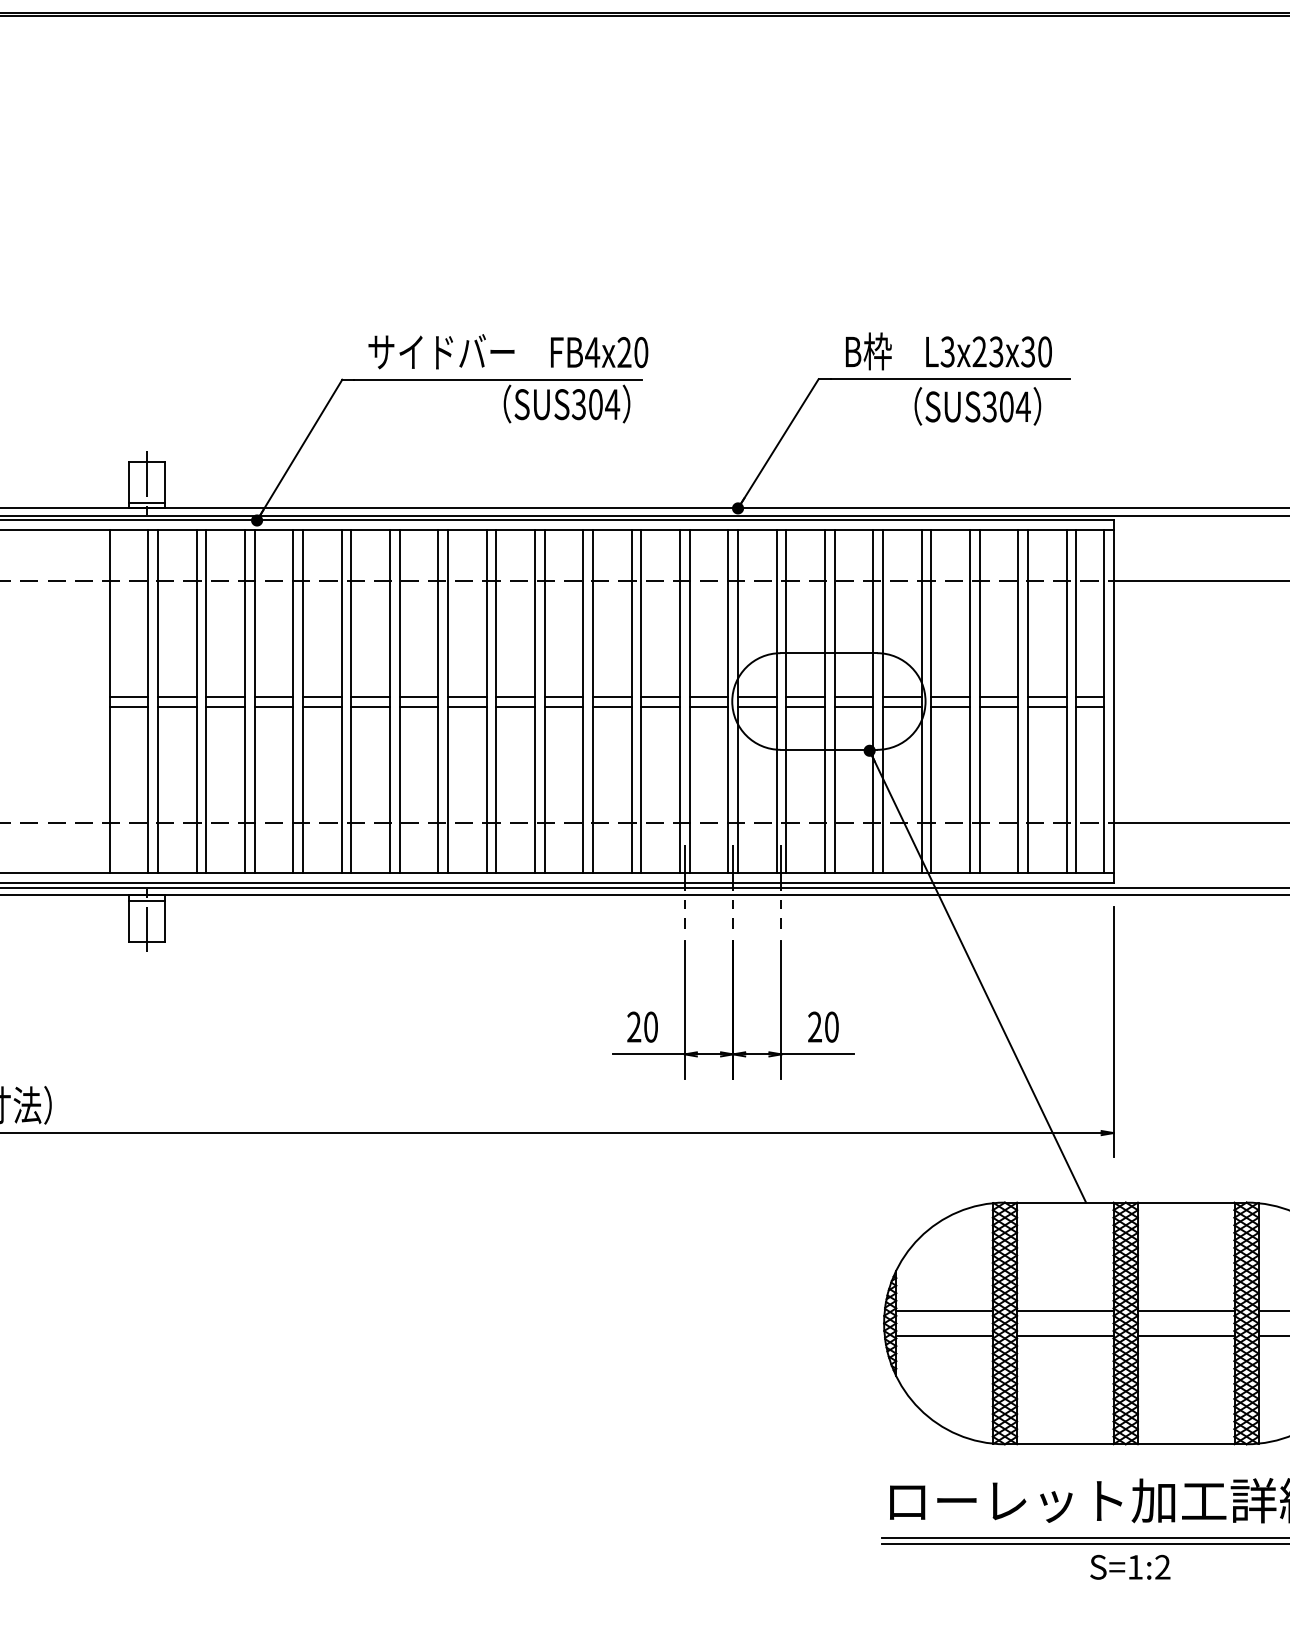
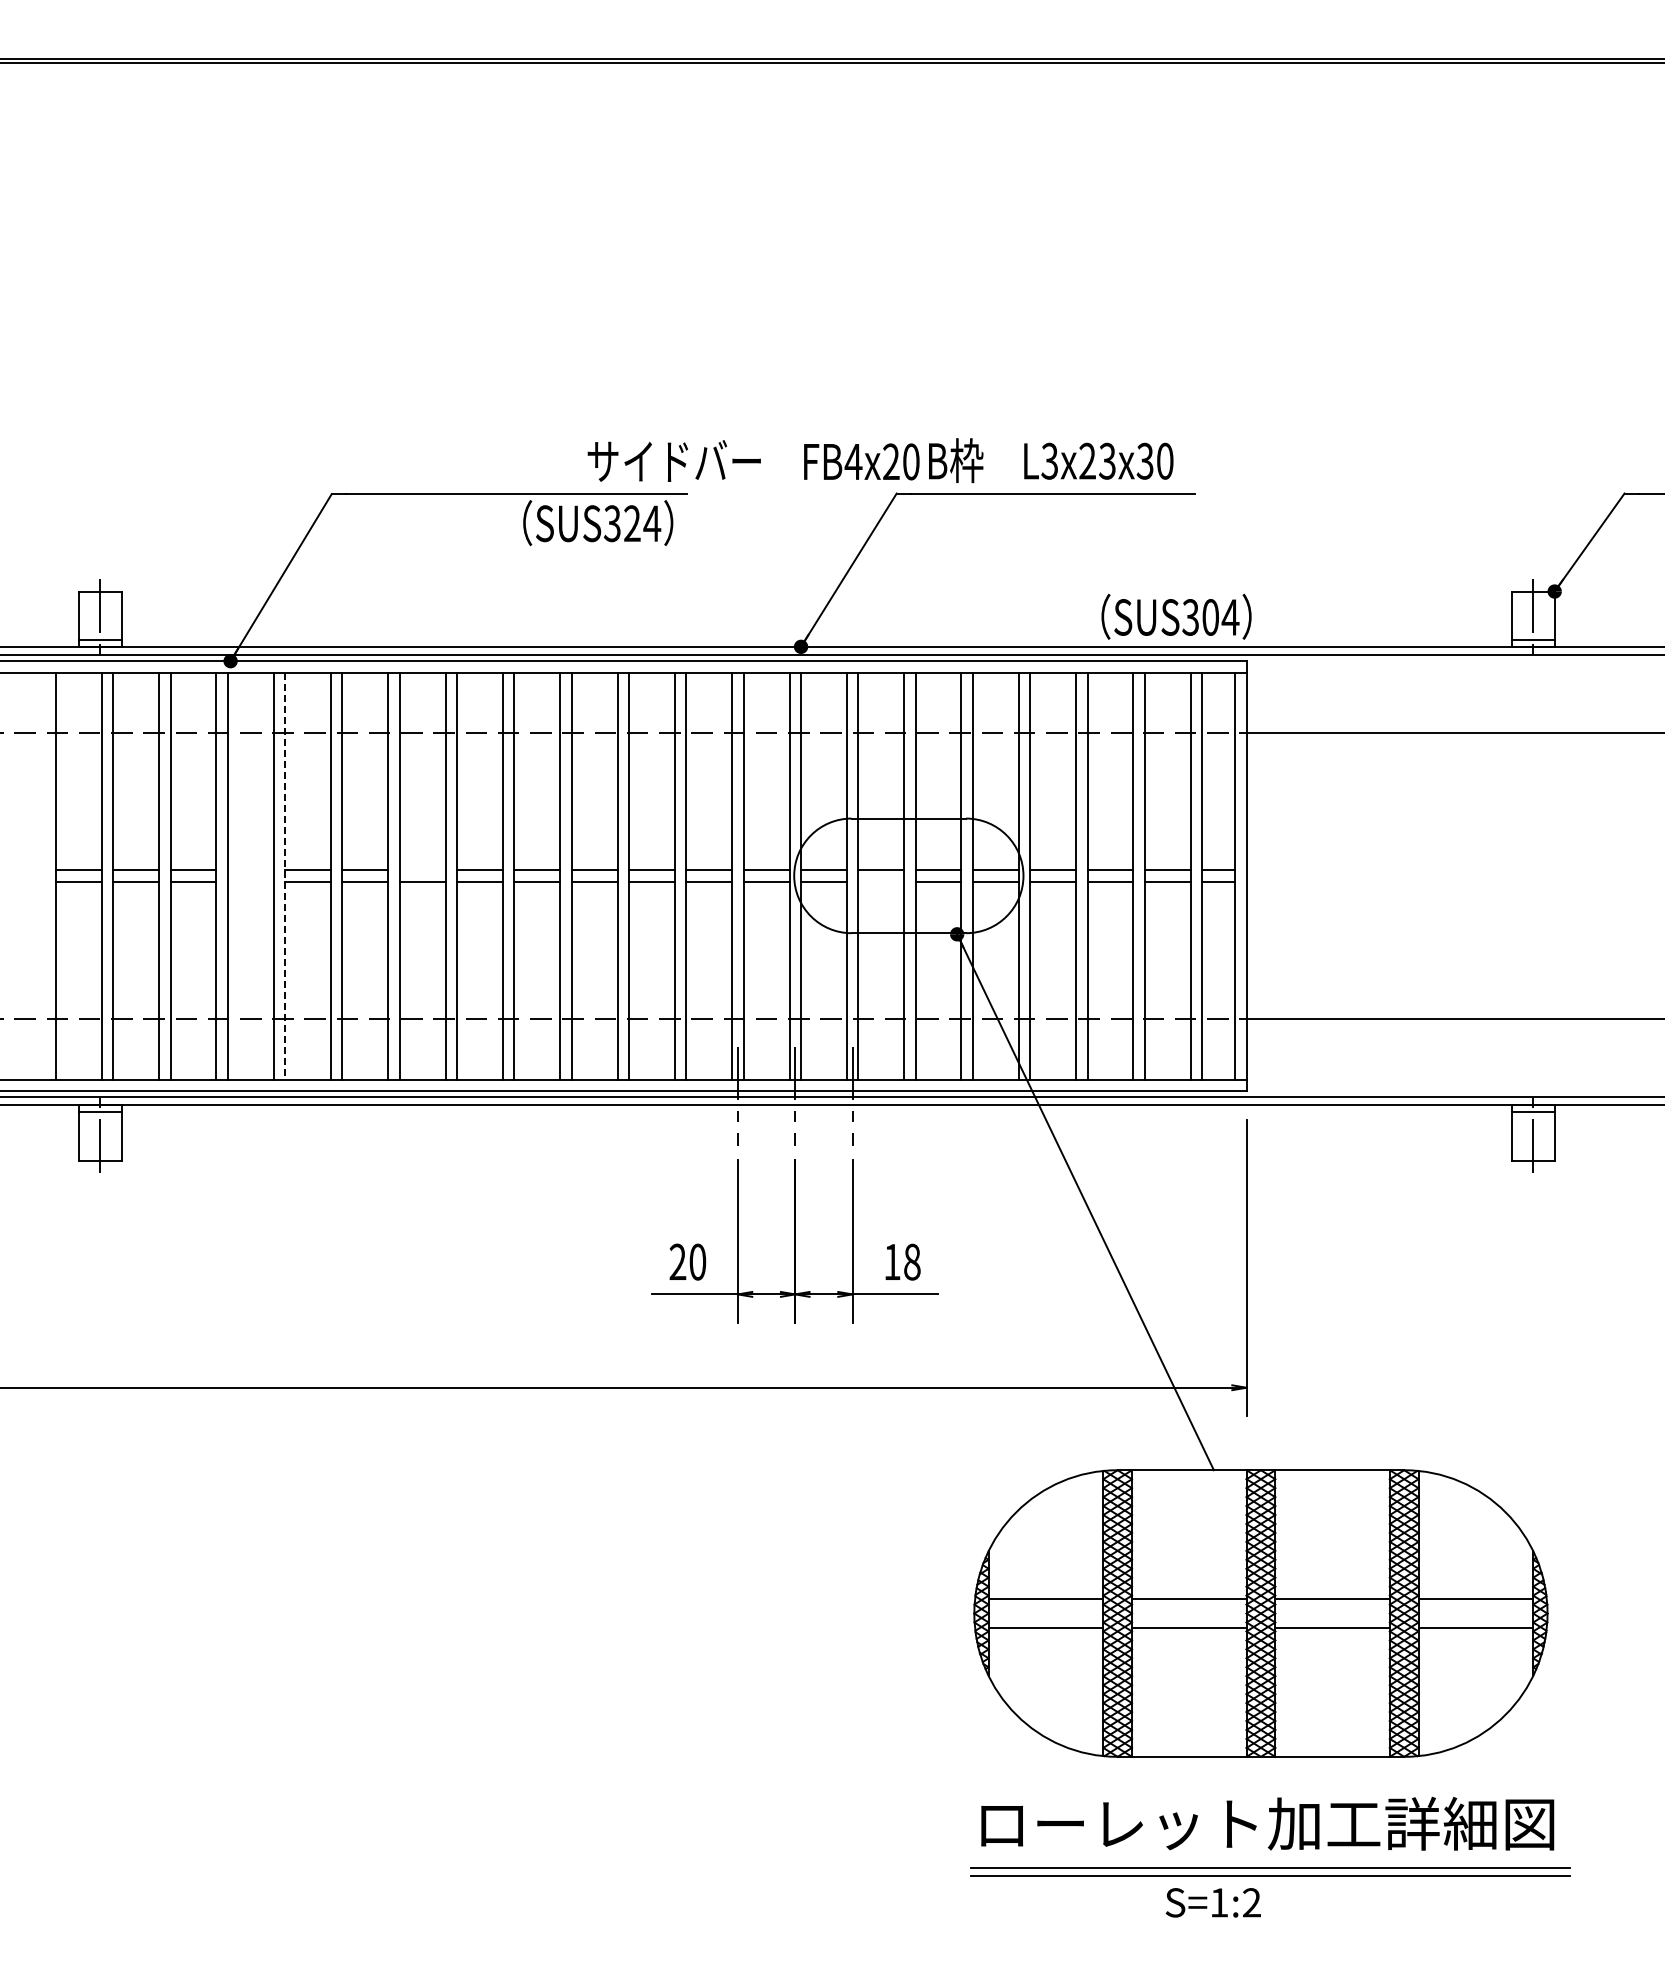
text: (508, 351) -> (753, 460), moved
text: (595, 404) -> (632, 523), SUS304 -> SUS324
text: (977, 406) -> (1176, 616), moved
line: (273, 696) -> (250, 870), removed
line: (418, 696) -> (422, 870), removed
line: (303, 702) -> (285, 876), solid -> dashed
line: (273, 706) -> (250, 881), removed
line: (805, 706) -> (881, 881), removed
text: (823, 1026) -> (902, 1261), 20 -> 18
text: (1129, 1567) -> (1212, 1902), moved

